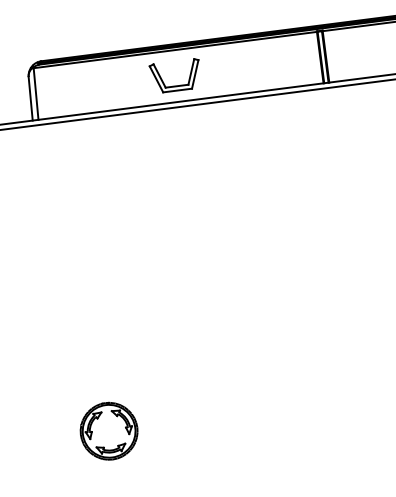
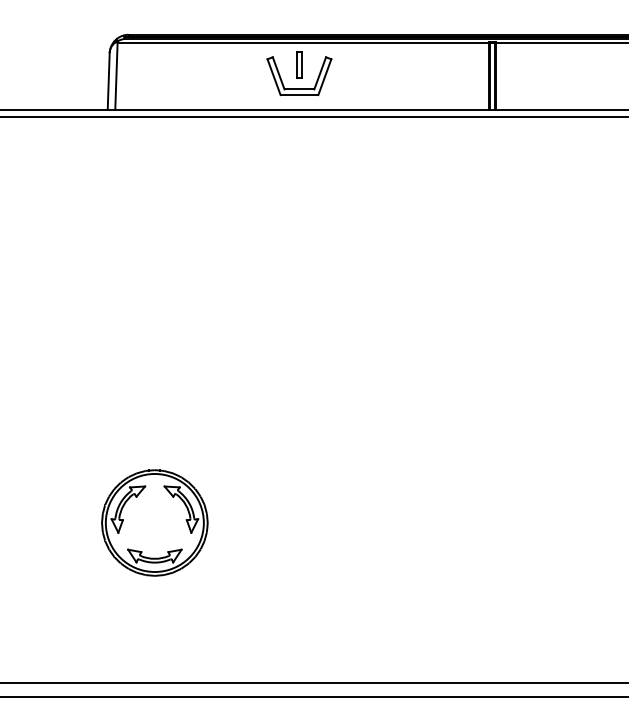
part: (174, 67) -> (299, 64), added
part: (108, 430) -> (154, 522), size x1.43

